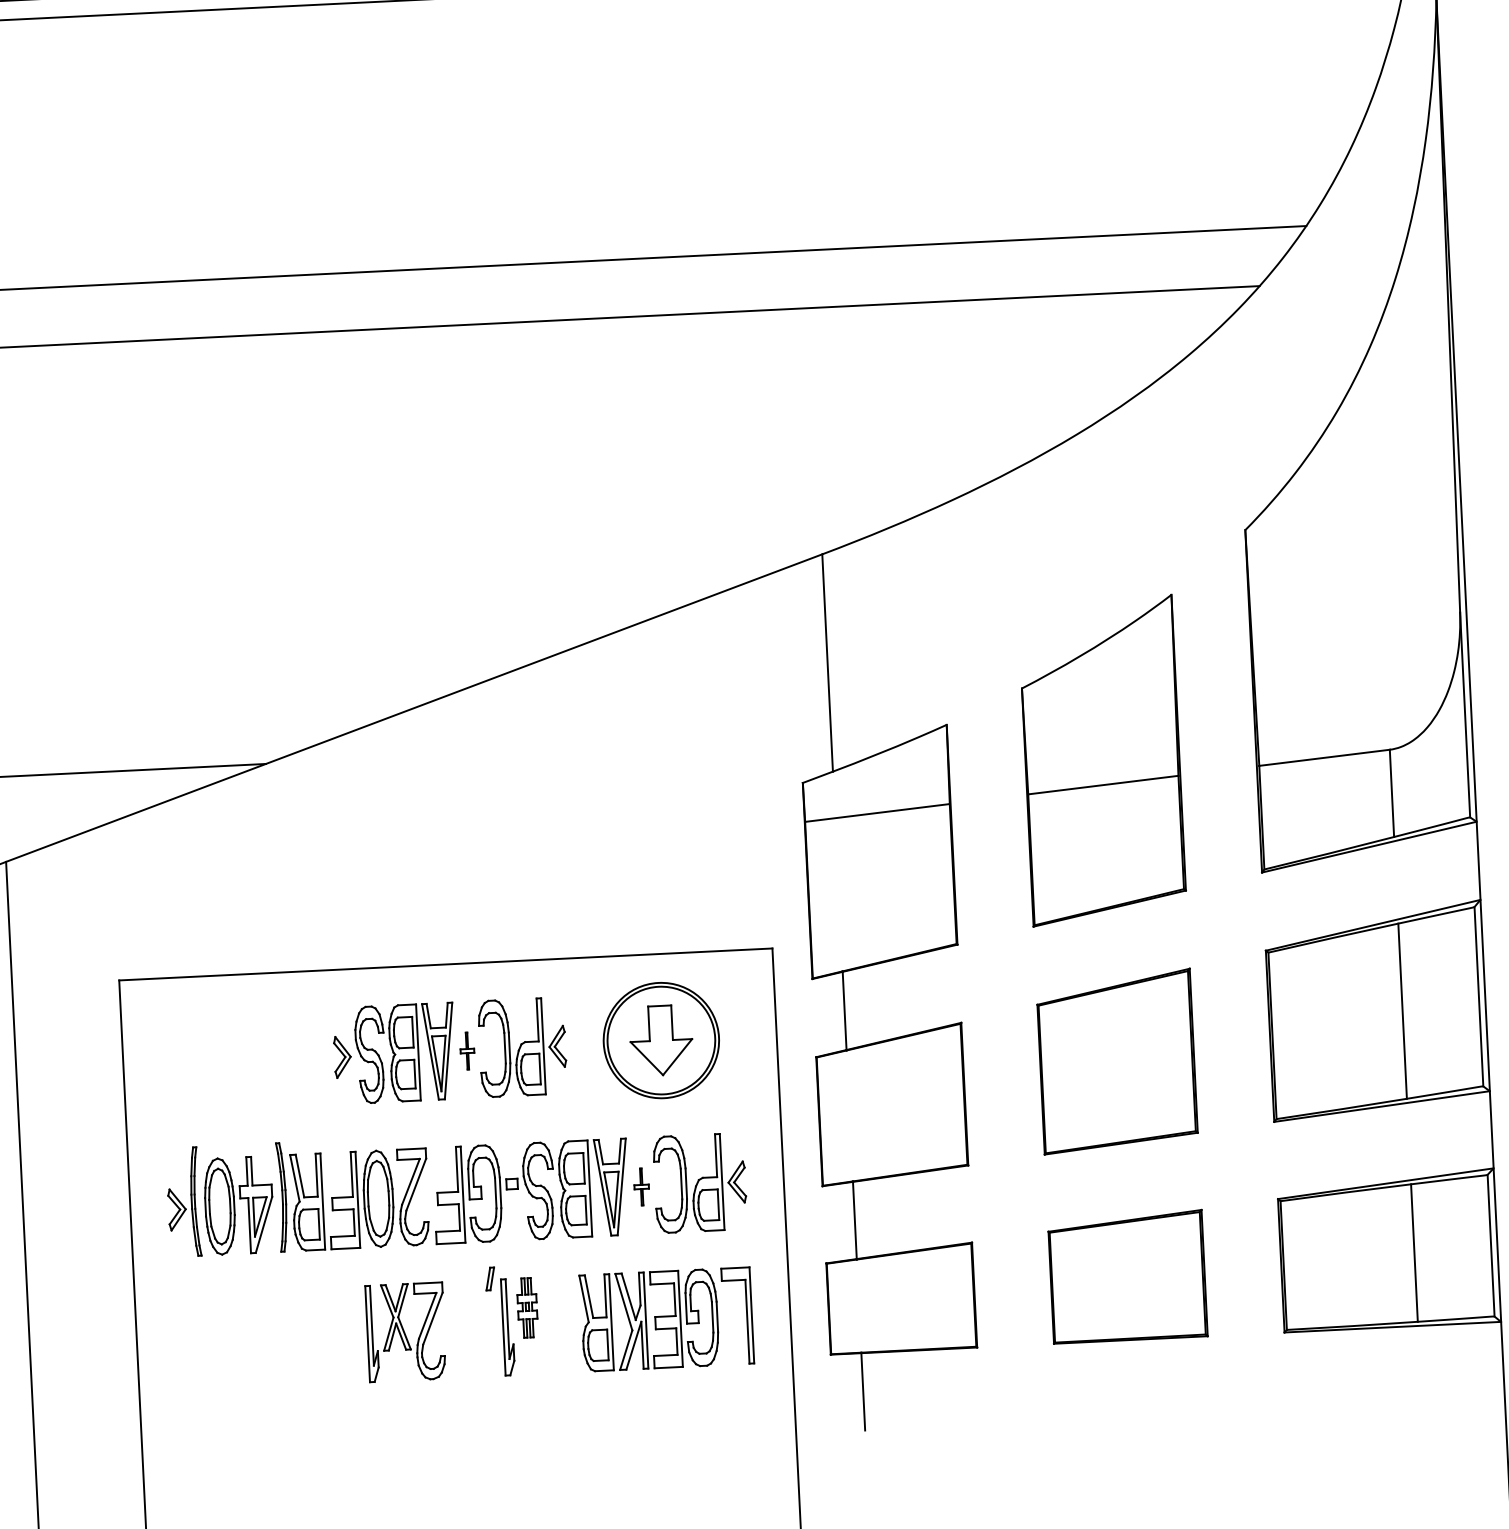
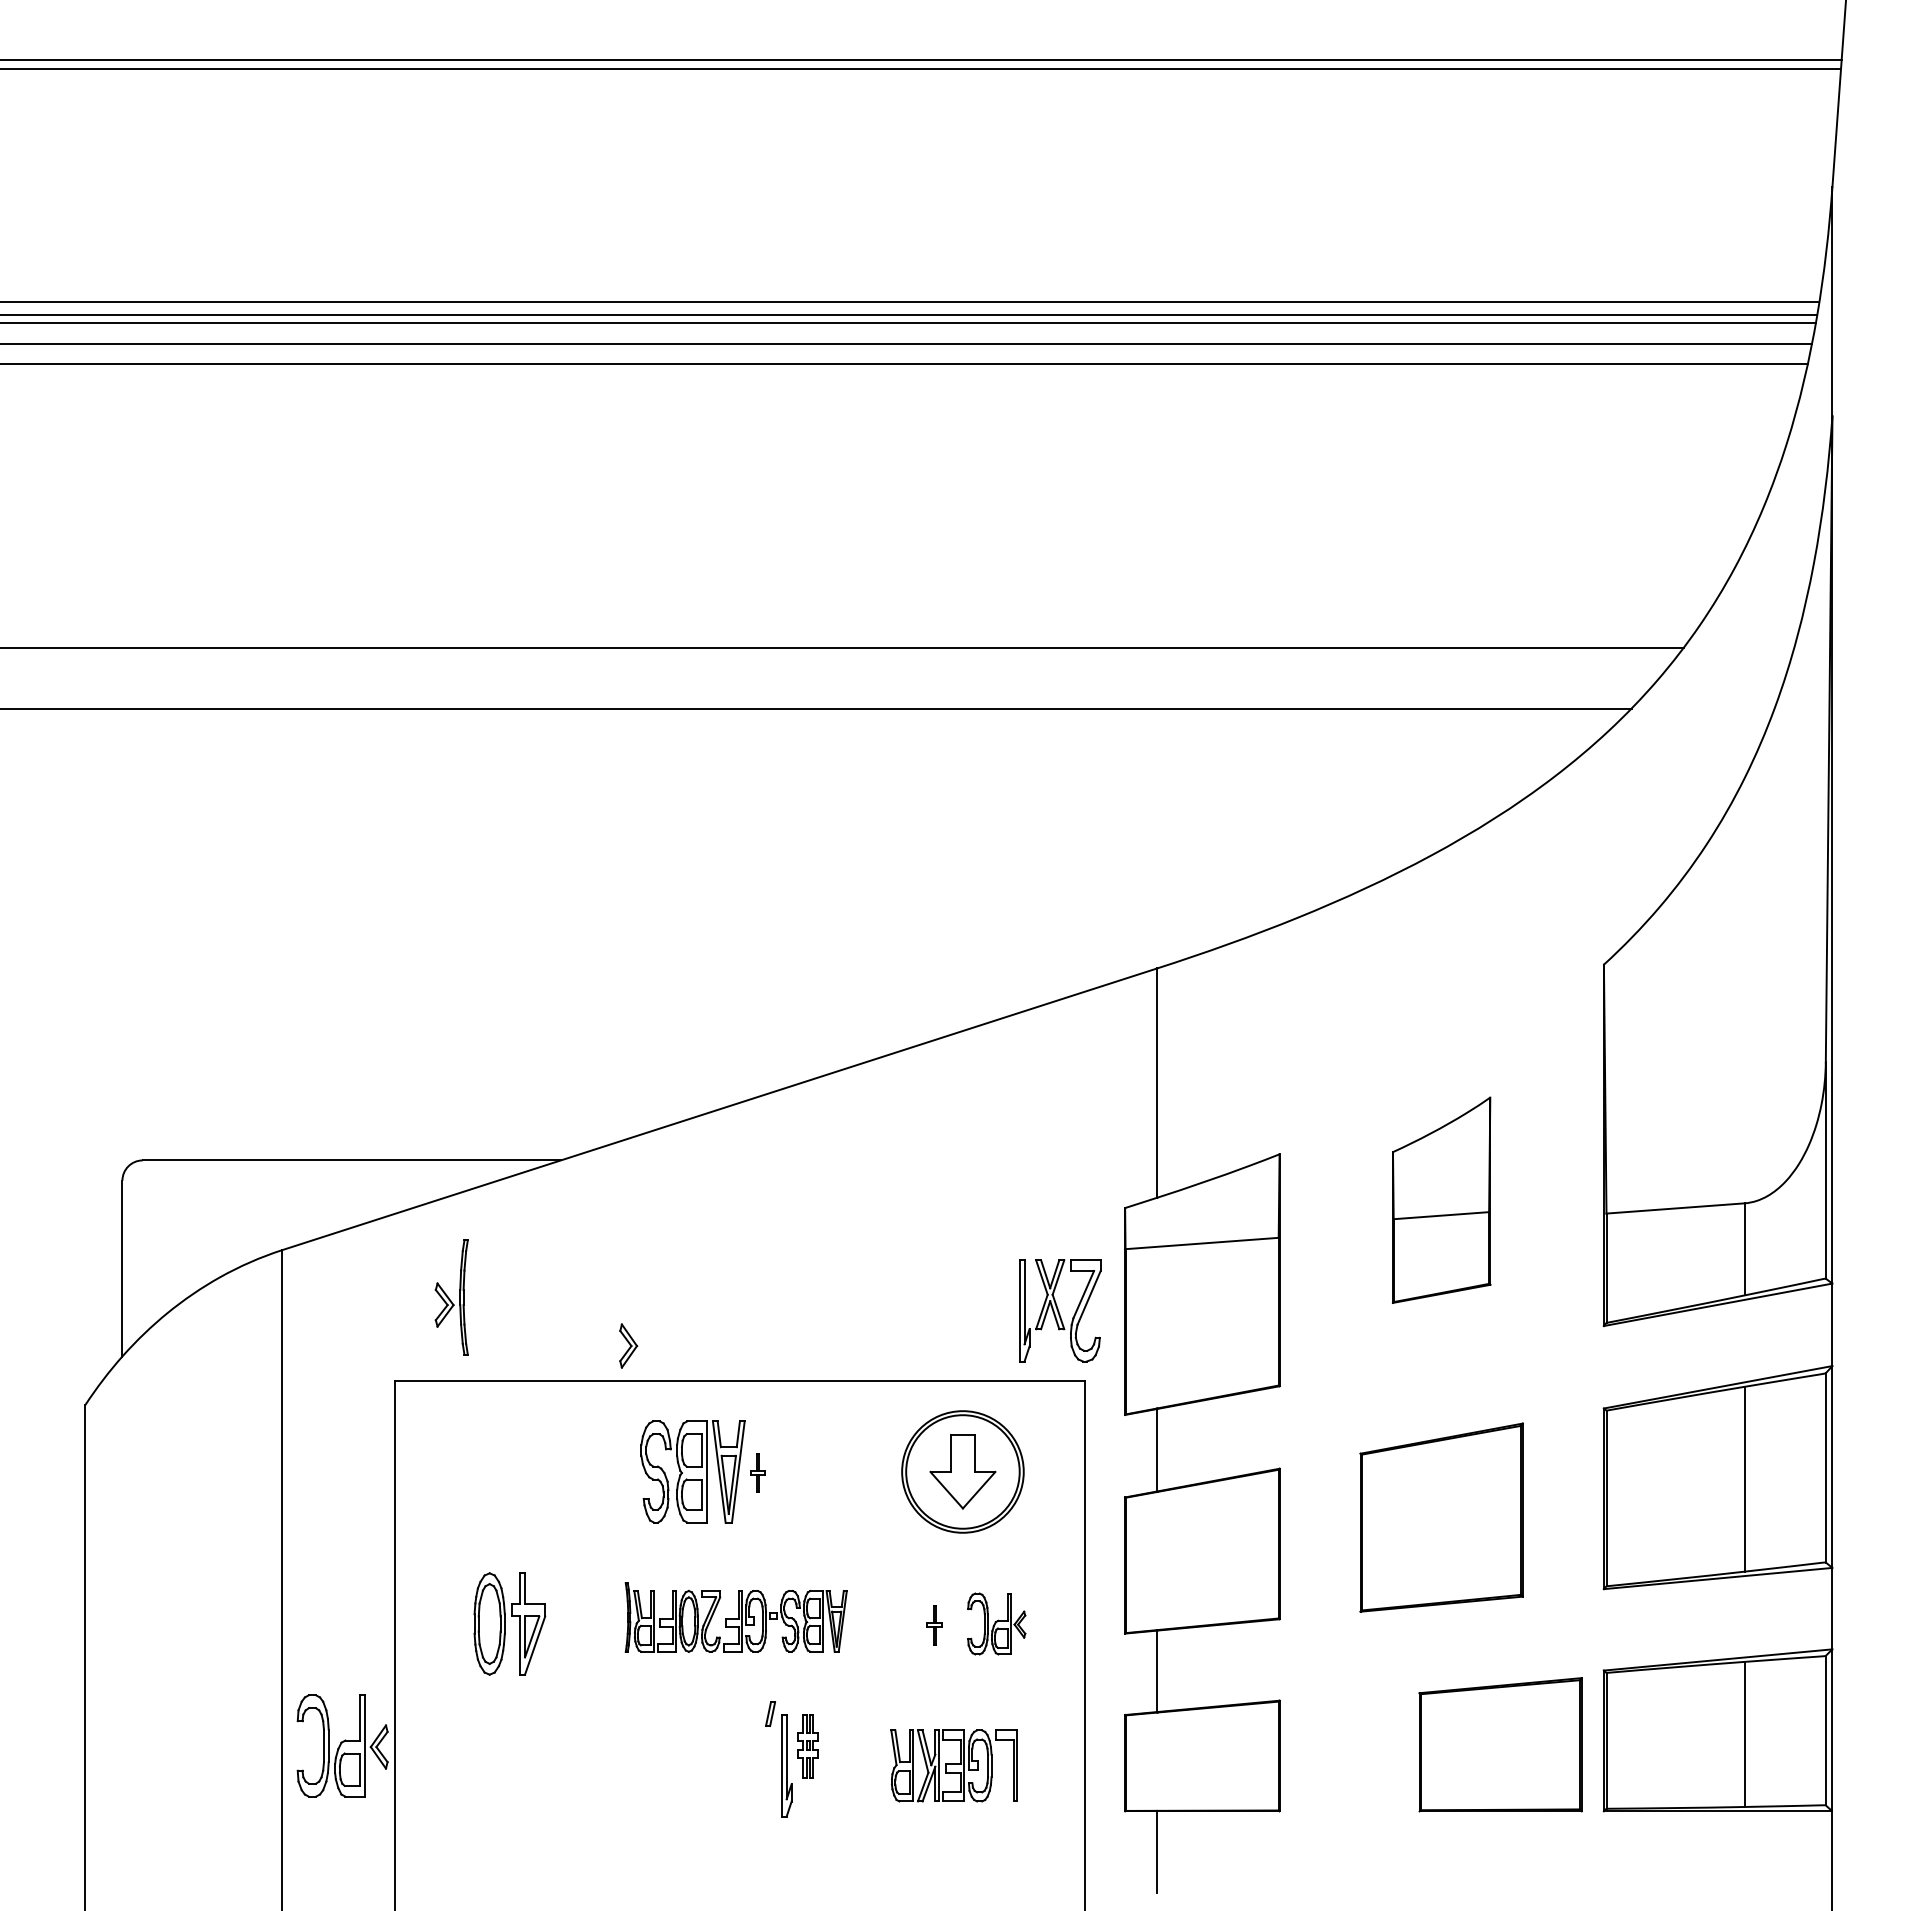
part: (1102, 761) -> (1441, 1200), size x0.6
part: (522, 1046) -> (342, 1745), moved
part: (342, 1056) -> (628, 1345), moved
part: (700, 1182) -> (996, 1623), size x0.6
part: (453, 1188) -> (736, 1617), size x0.6
part: (183, 1202) -> (451, 1297), moved
part: (1127, 1276) -> (1500, 1744), moved
part: (666, 1319) -> (953, 1765), size x0.7
part: (406, 1331) -> (1060, 1310), moved

